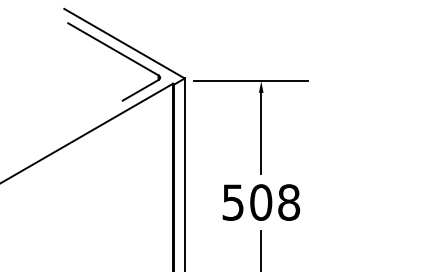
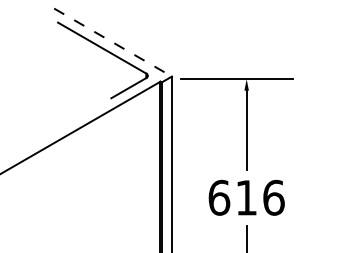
line: (124, 43) -> (113, 42), solid -> dashed
text: (261, 202) -> (246, 197), 508 -> 616

